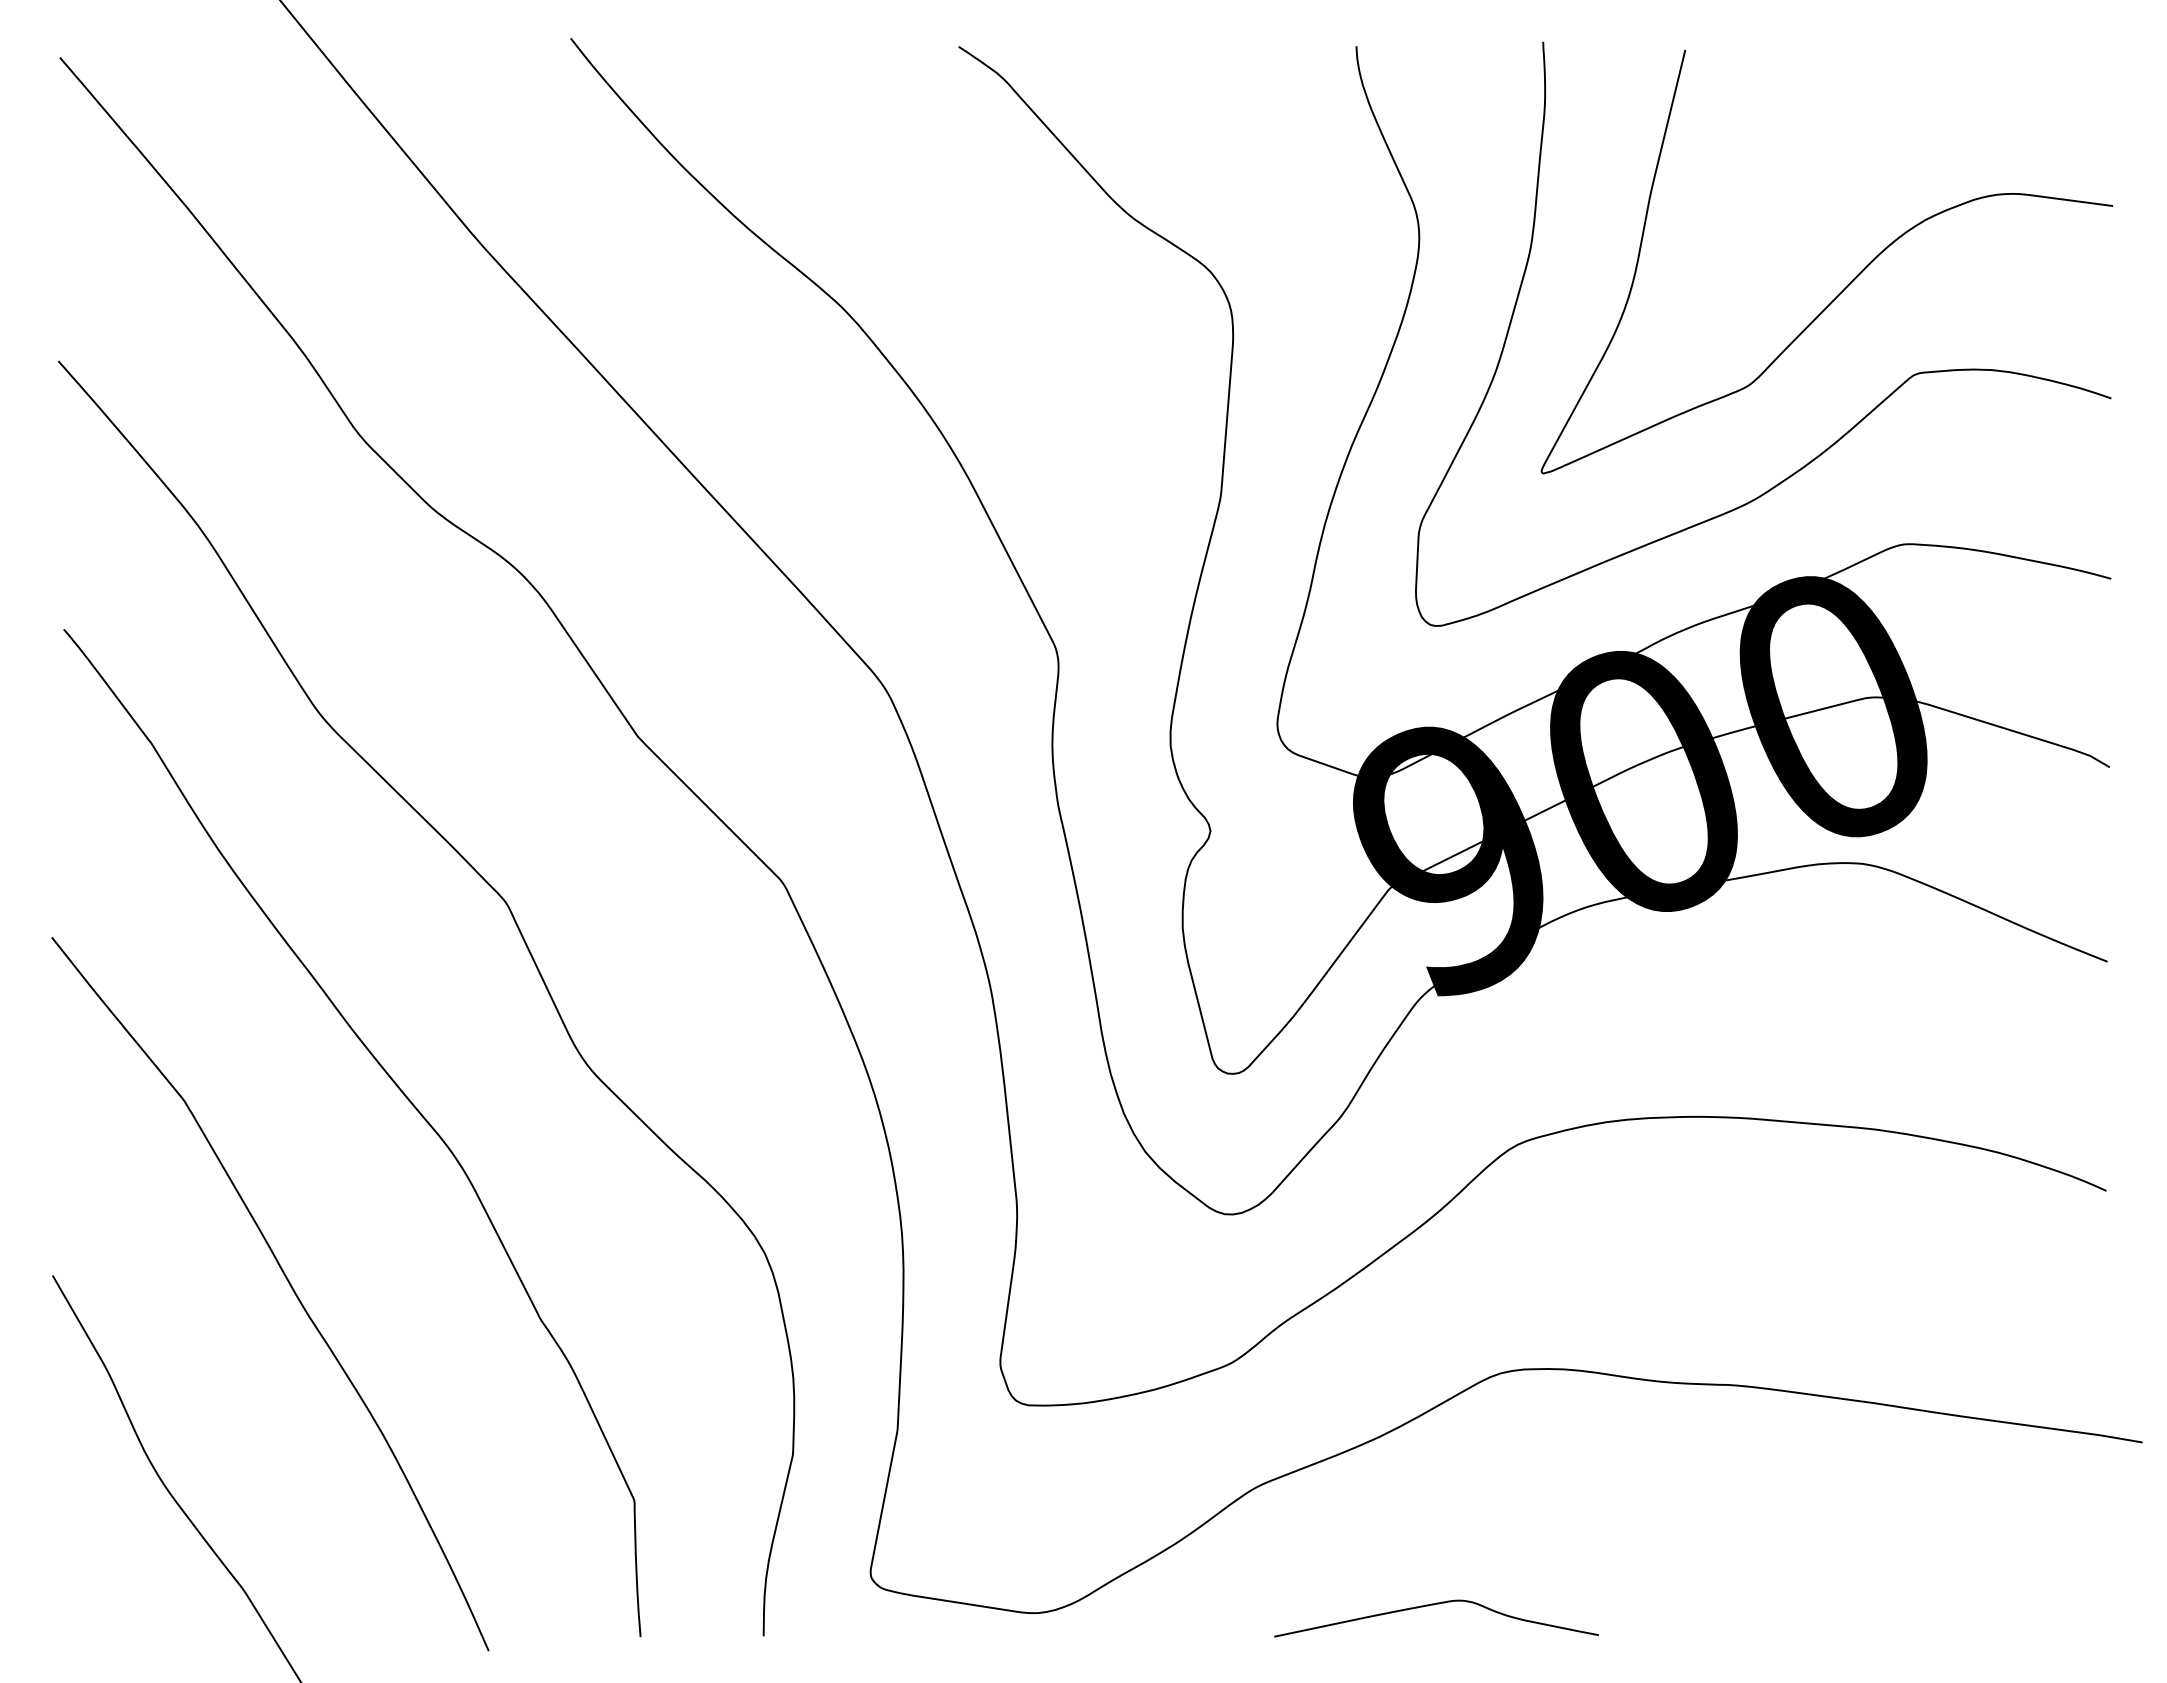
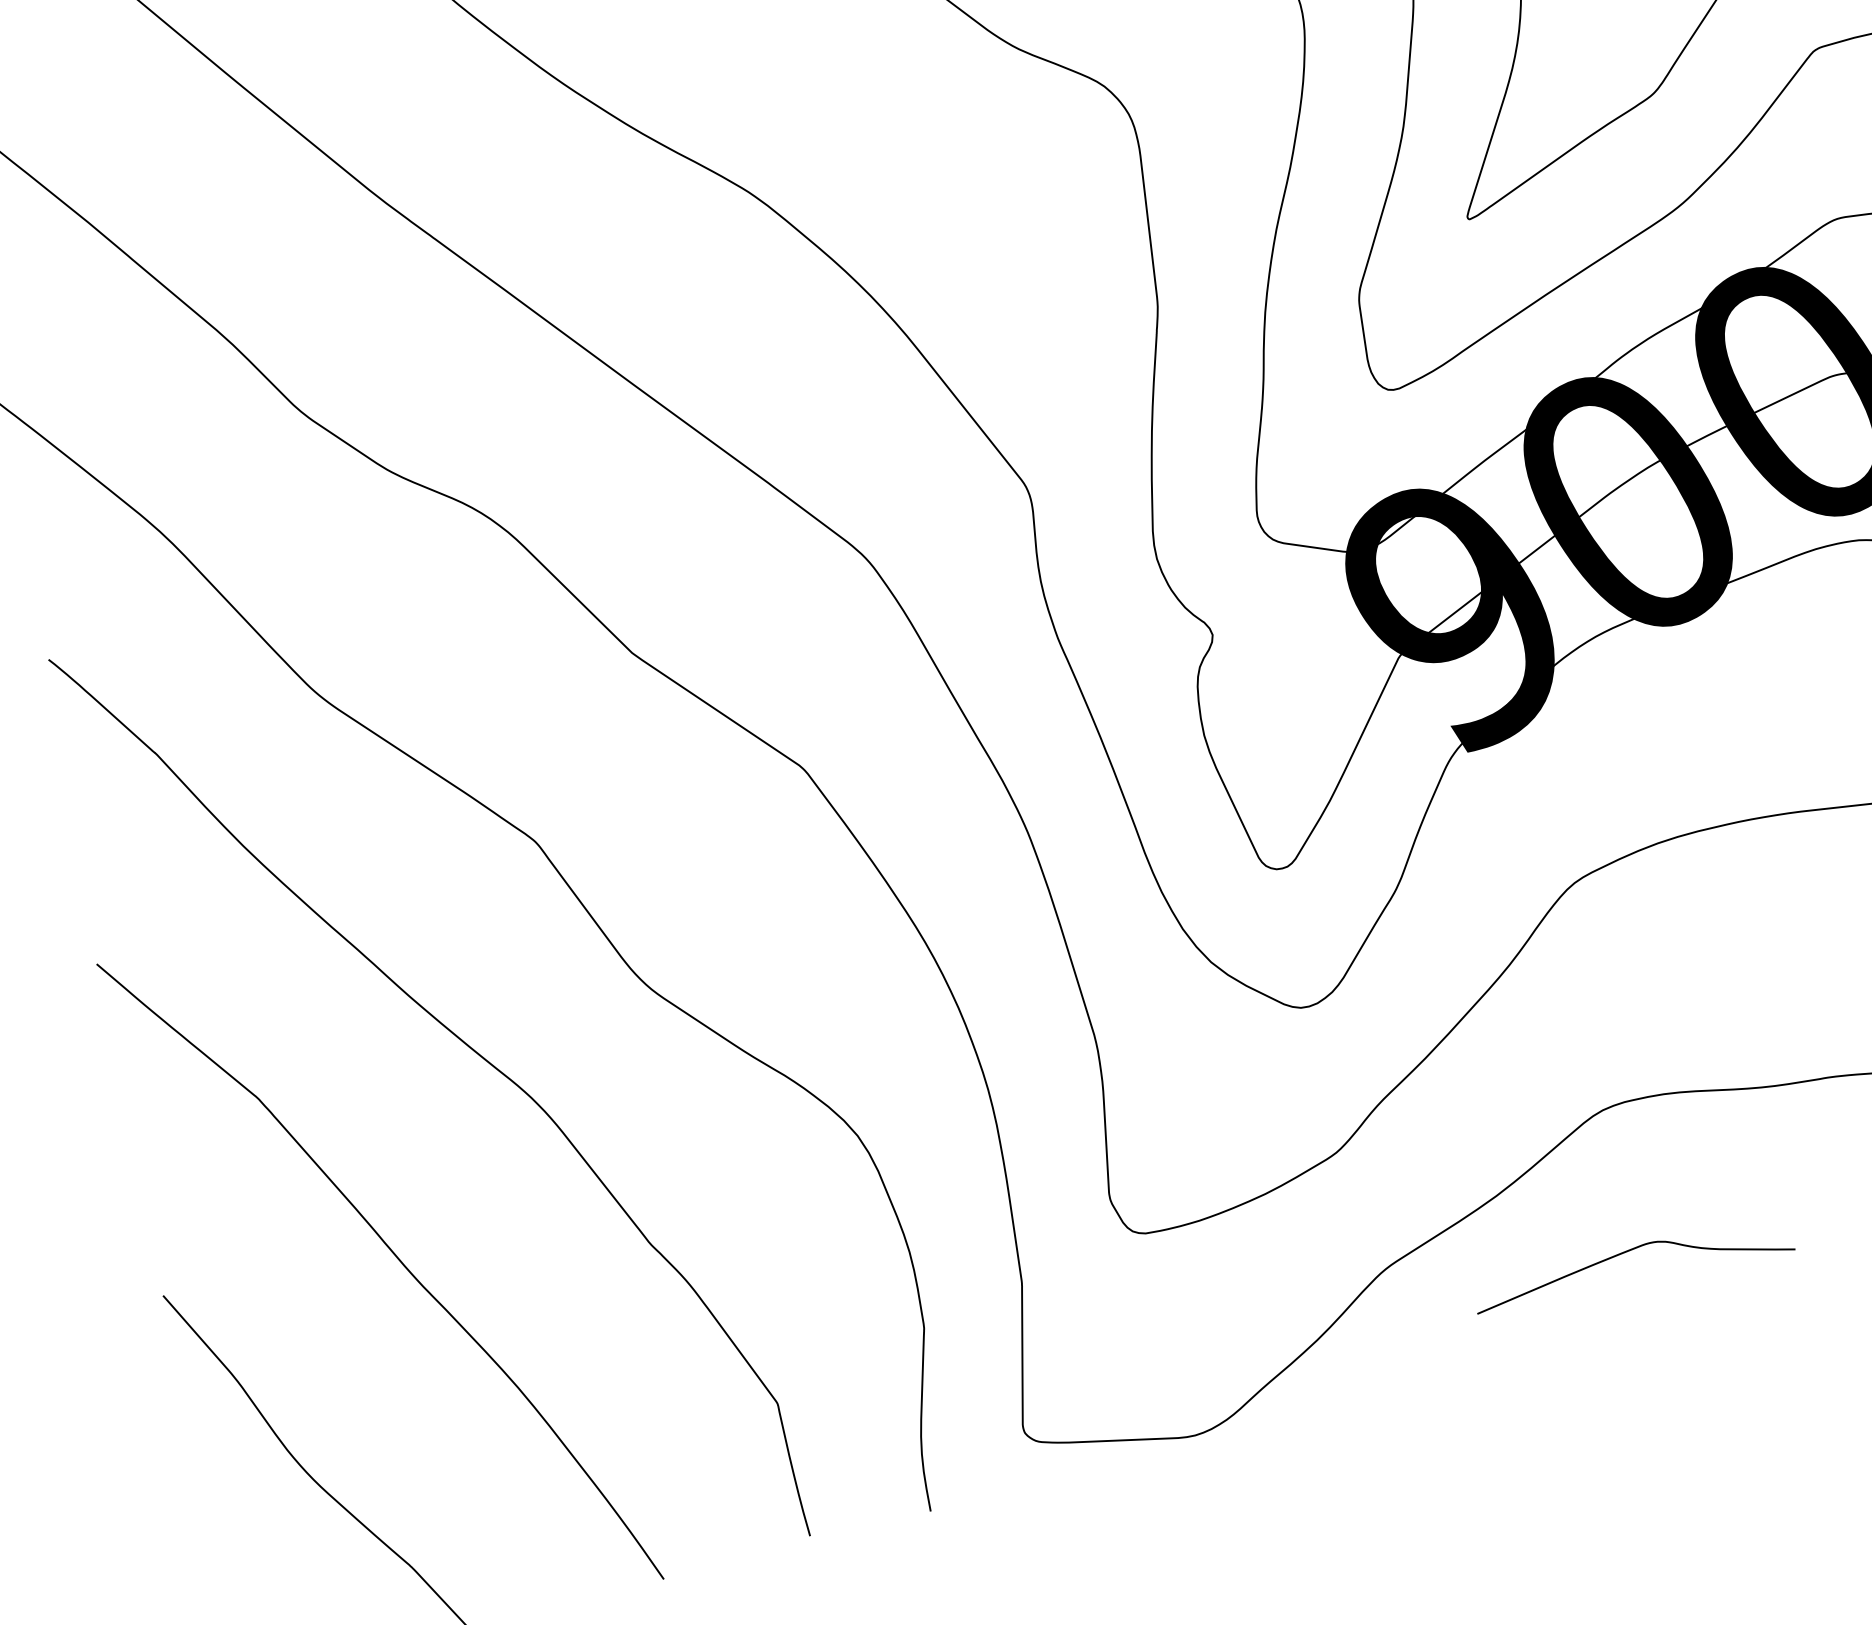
curve: (1434, 1605) -> (1628, 1252), moved

